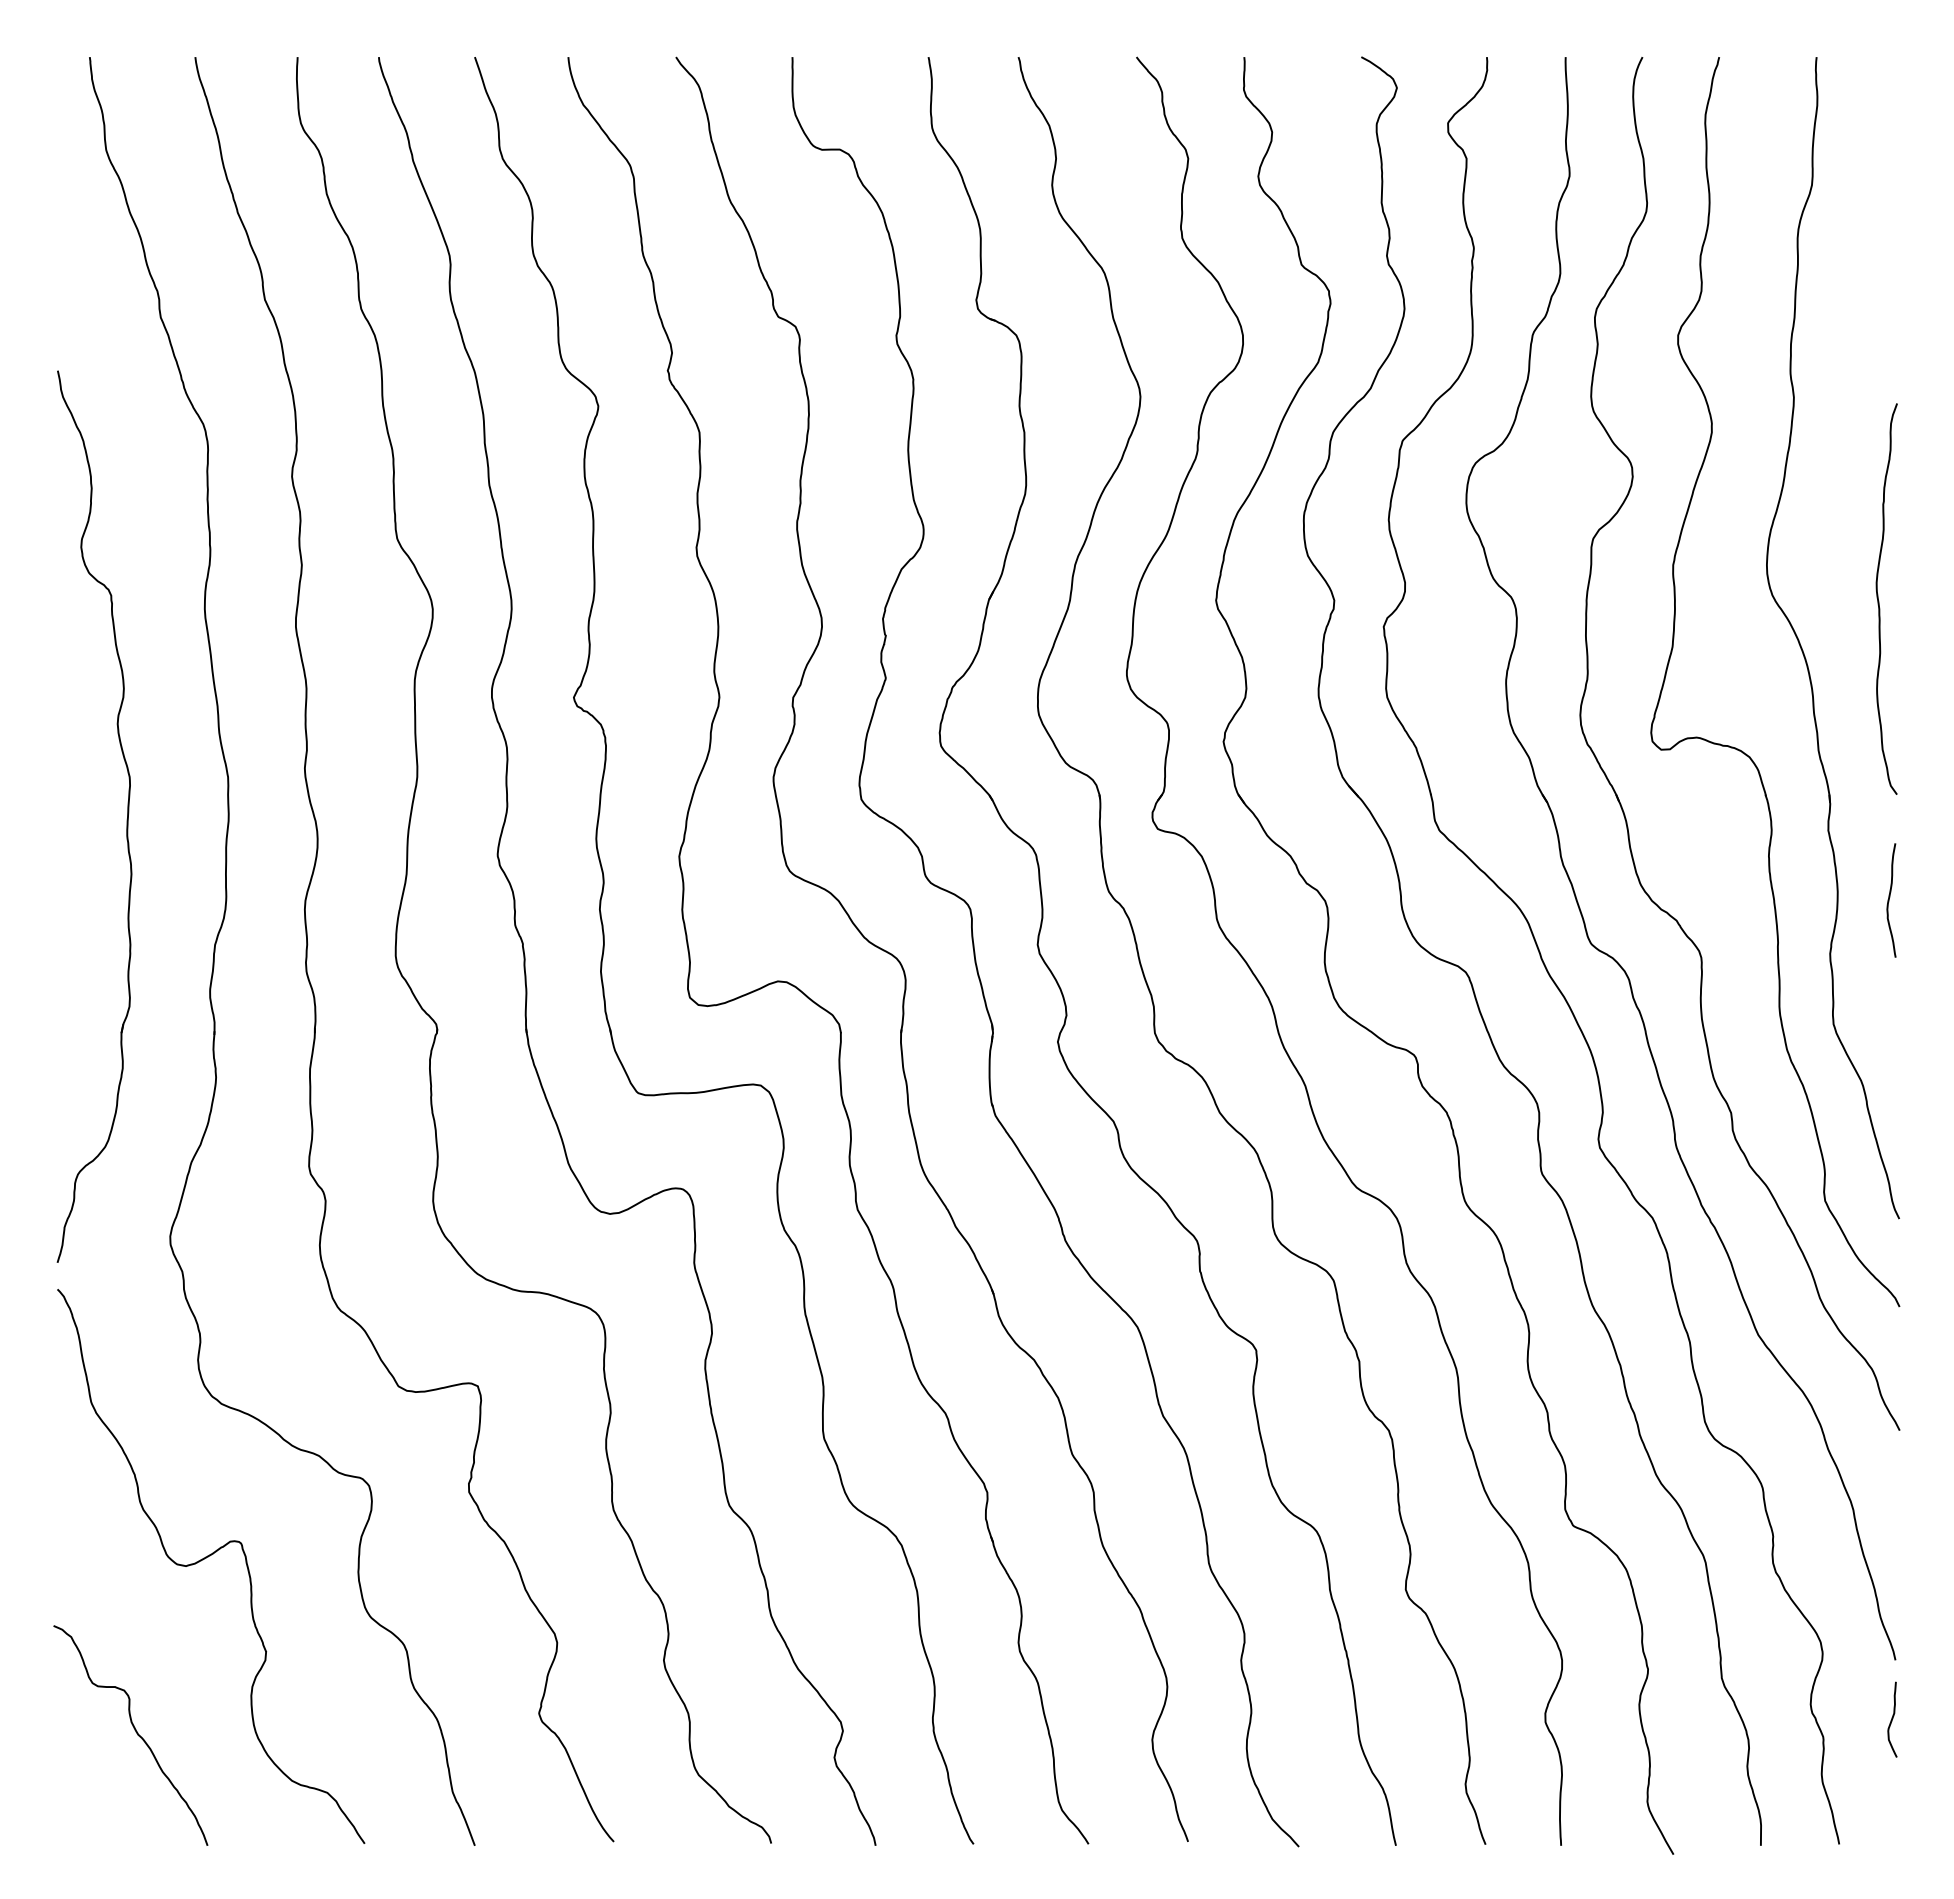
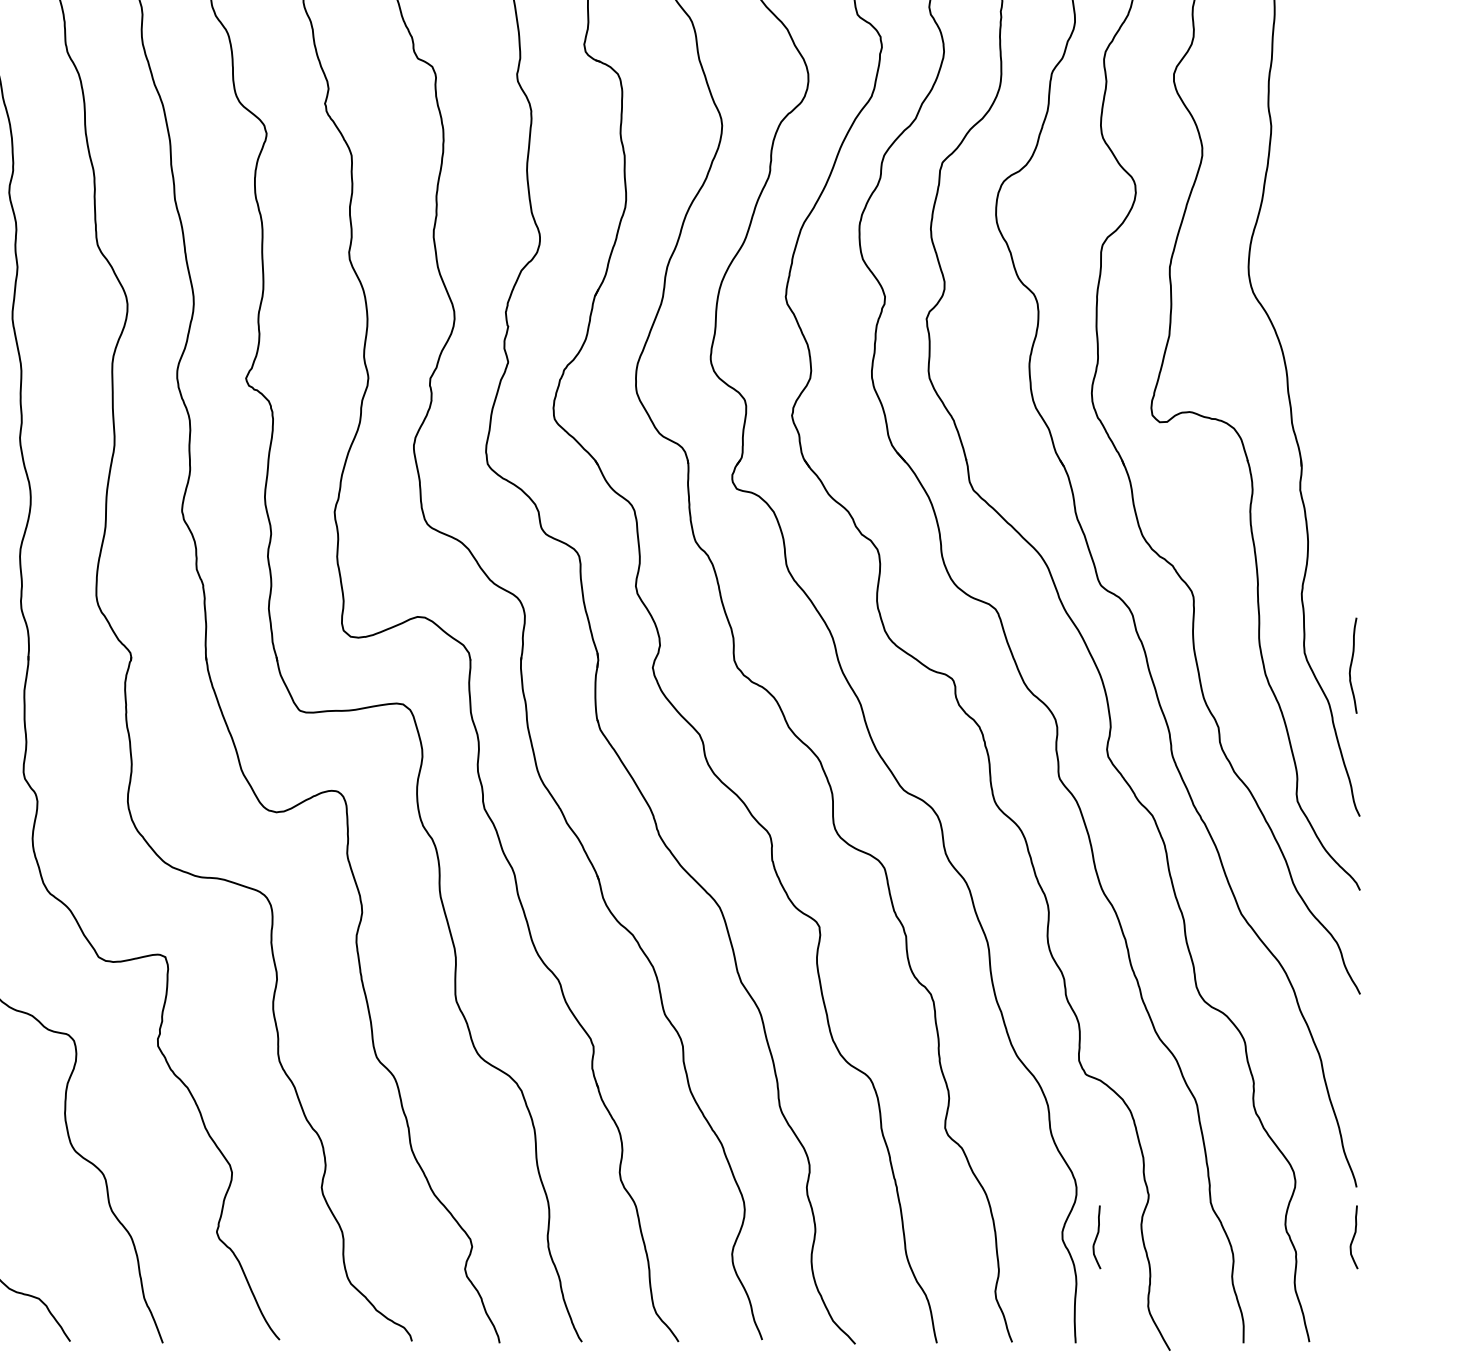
curve: (1879, 601) -> (1343, 297), removed
curve: (1889, 900) -> (1351, 665), moved
curve: (1586, 1719) -> (1097, 1237), added

